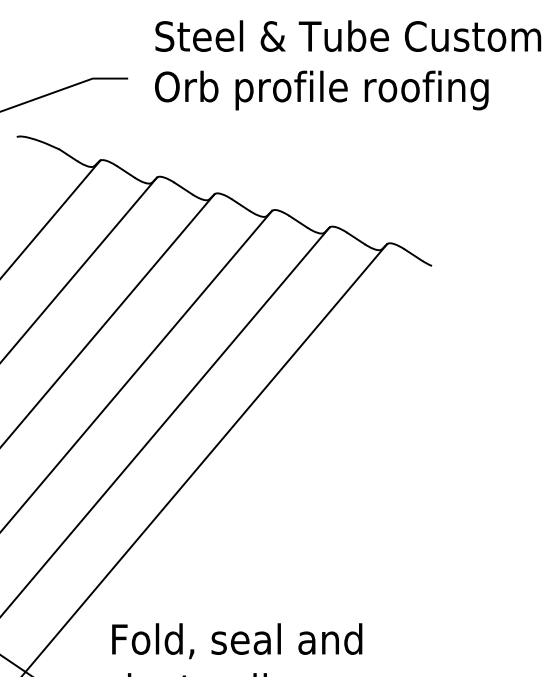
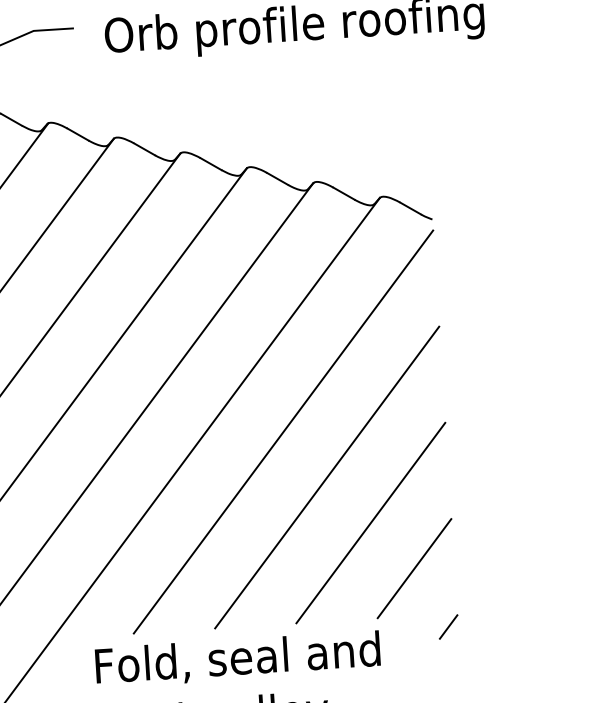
line: (289, 443) -> (283, 431), added
line: (325, 486) -> (327, 477), added
line: (361, 528) -> (371, 522), added
line: (397, 570) -> (414, 567), added
line: (423, 624) -> (448, 627), added

